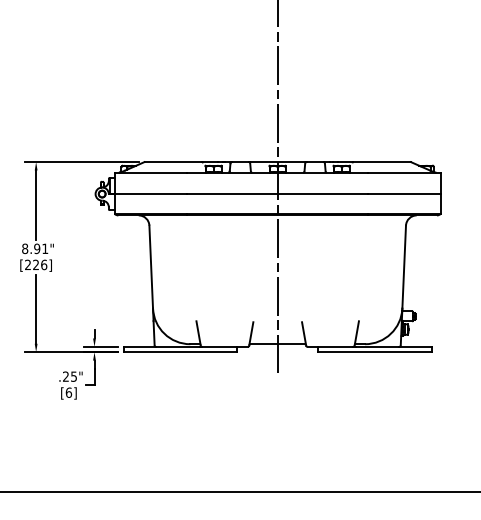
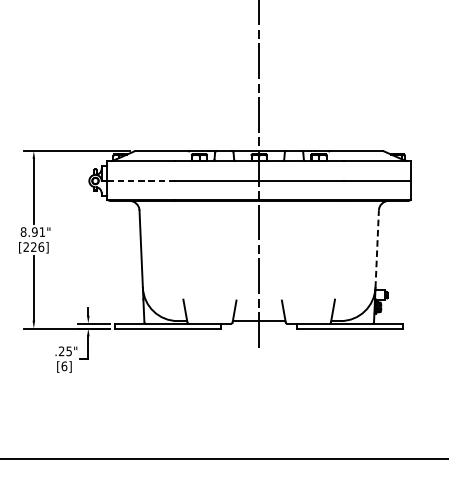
line: (151, 194) -> (141, 181), solid -> dashed
line: (404, 266) -> (377, 248), solid -> dashed

